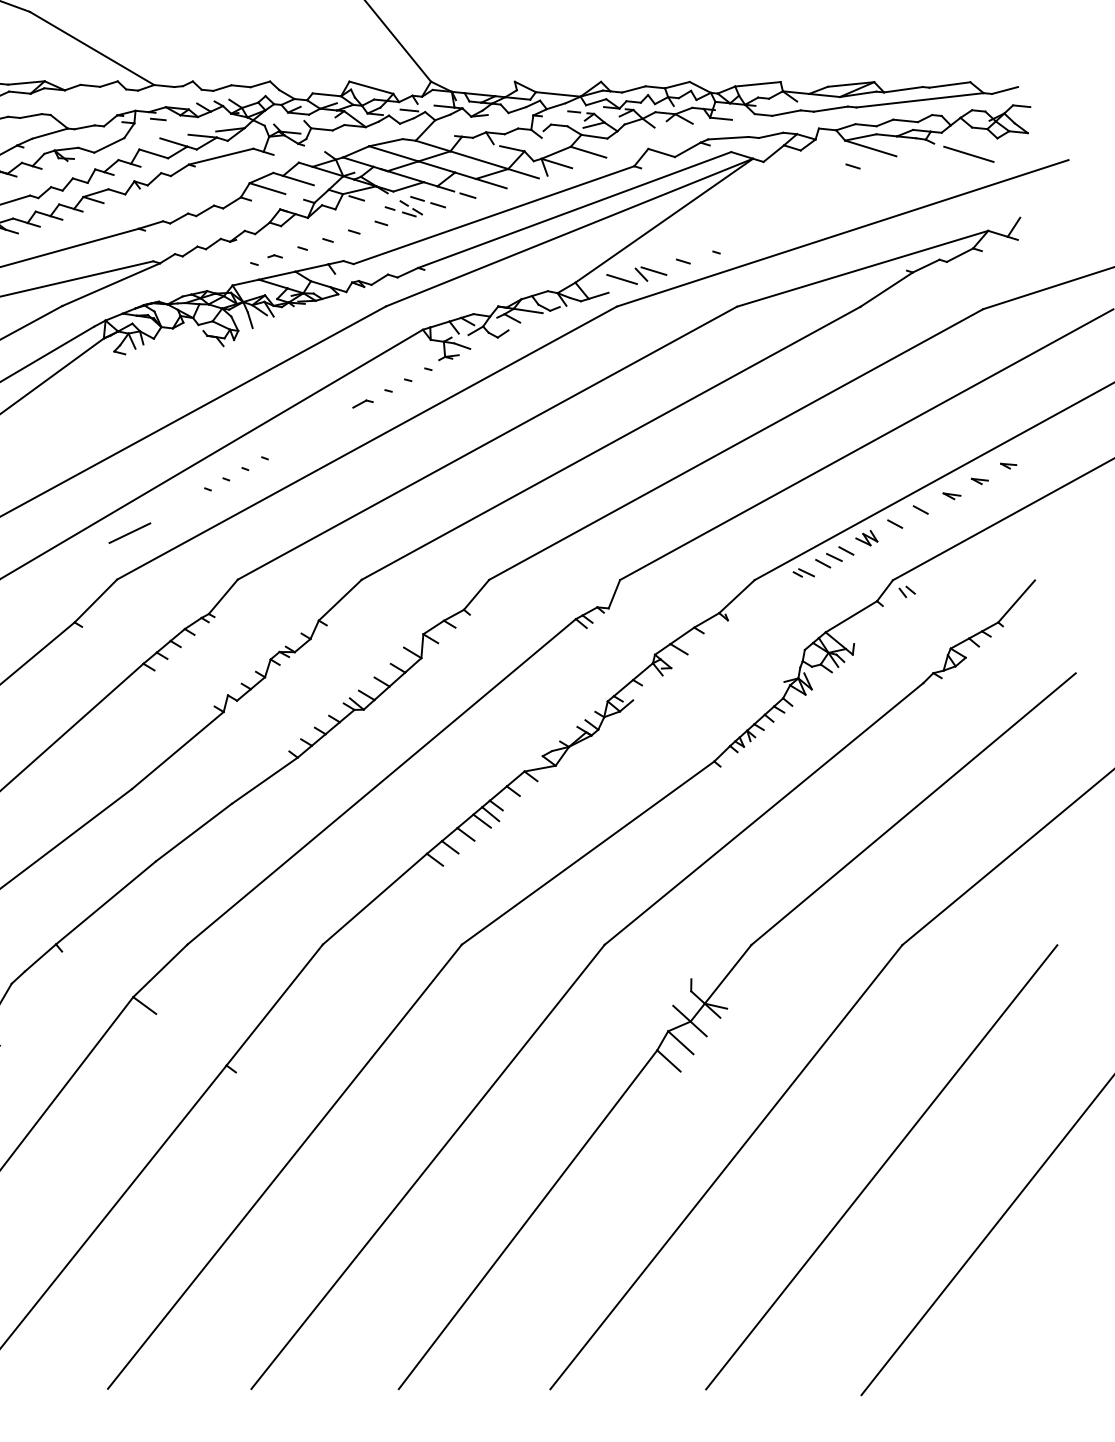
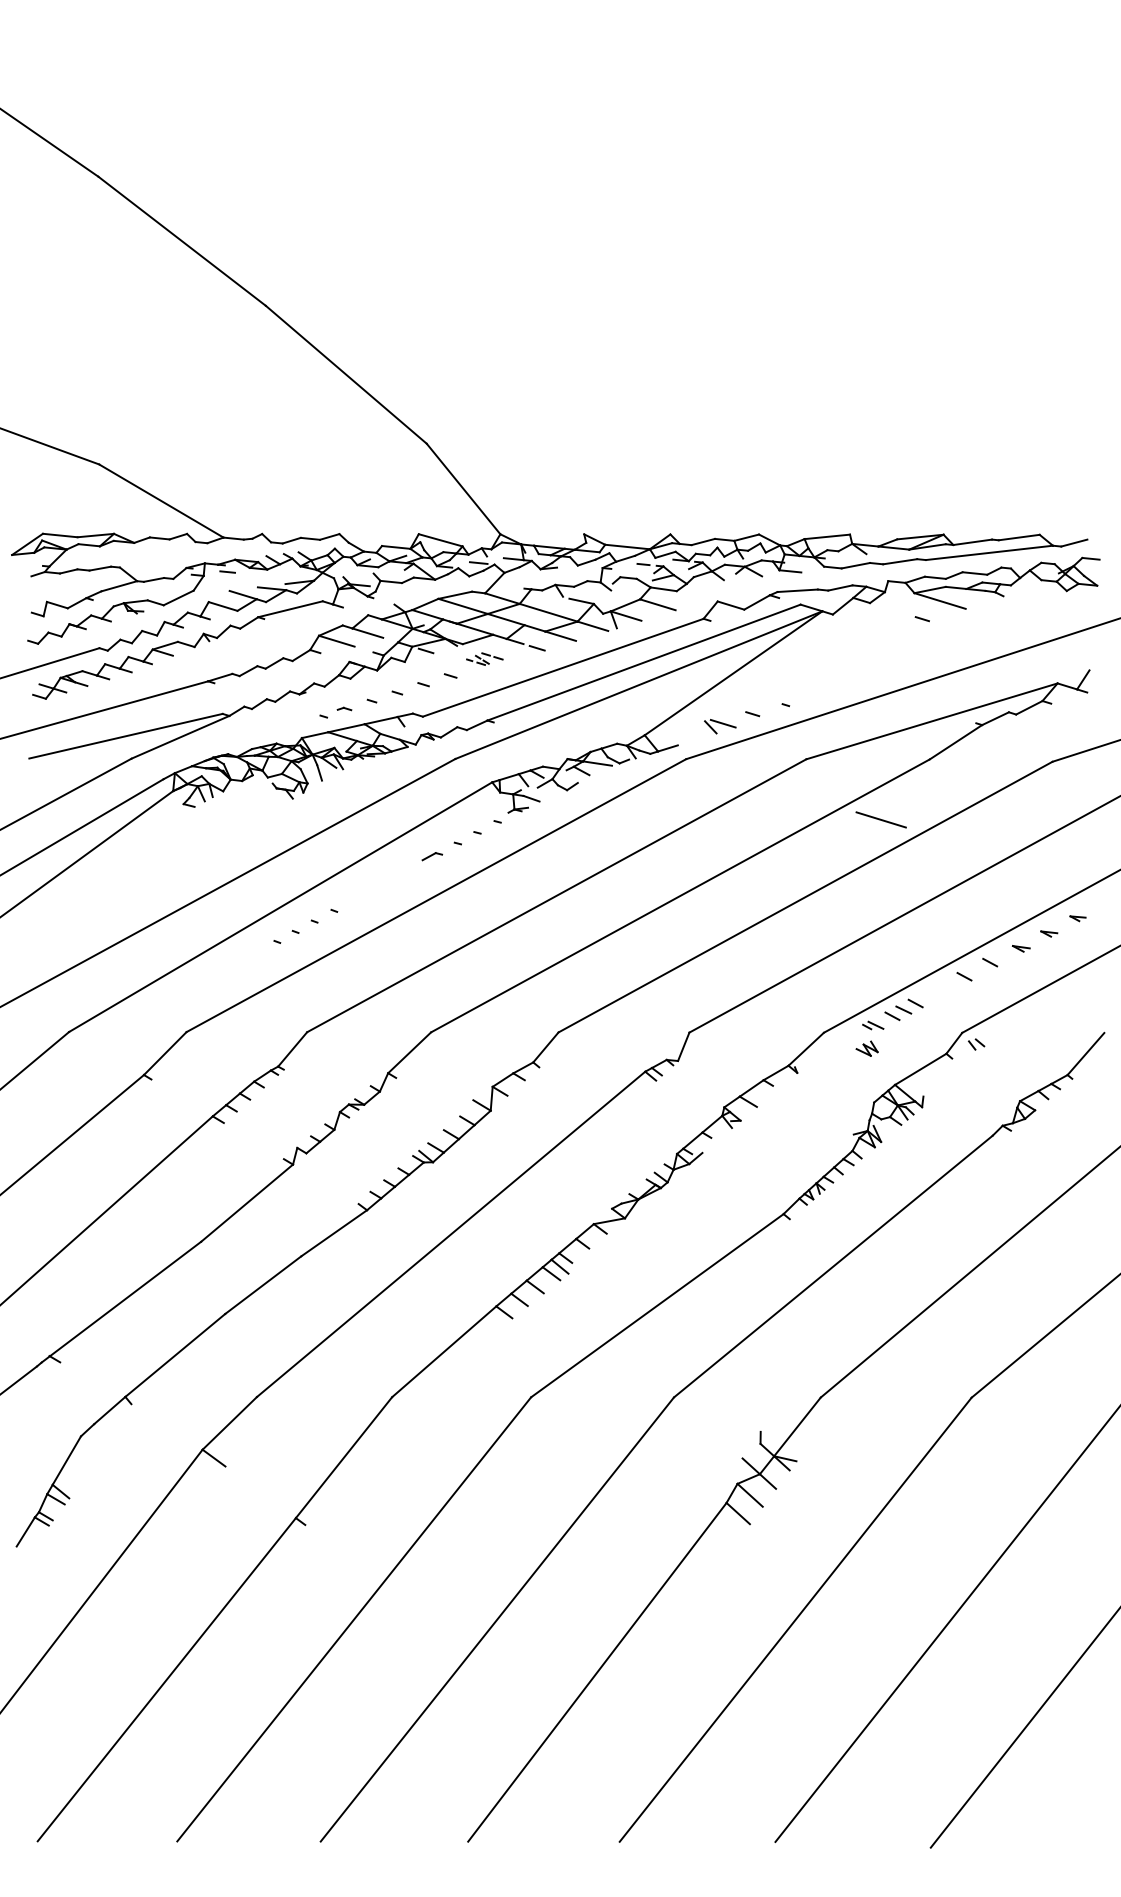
line: (968, 153) -> (880, 819), moved
part: (415, 205) -> (484, 658), size x0.6
line: (622, 278) -> (691, 731), removed
line: (129, 532) -> (198, 985), removed
part: (866, 537) -> (866, 1048), moved

